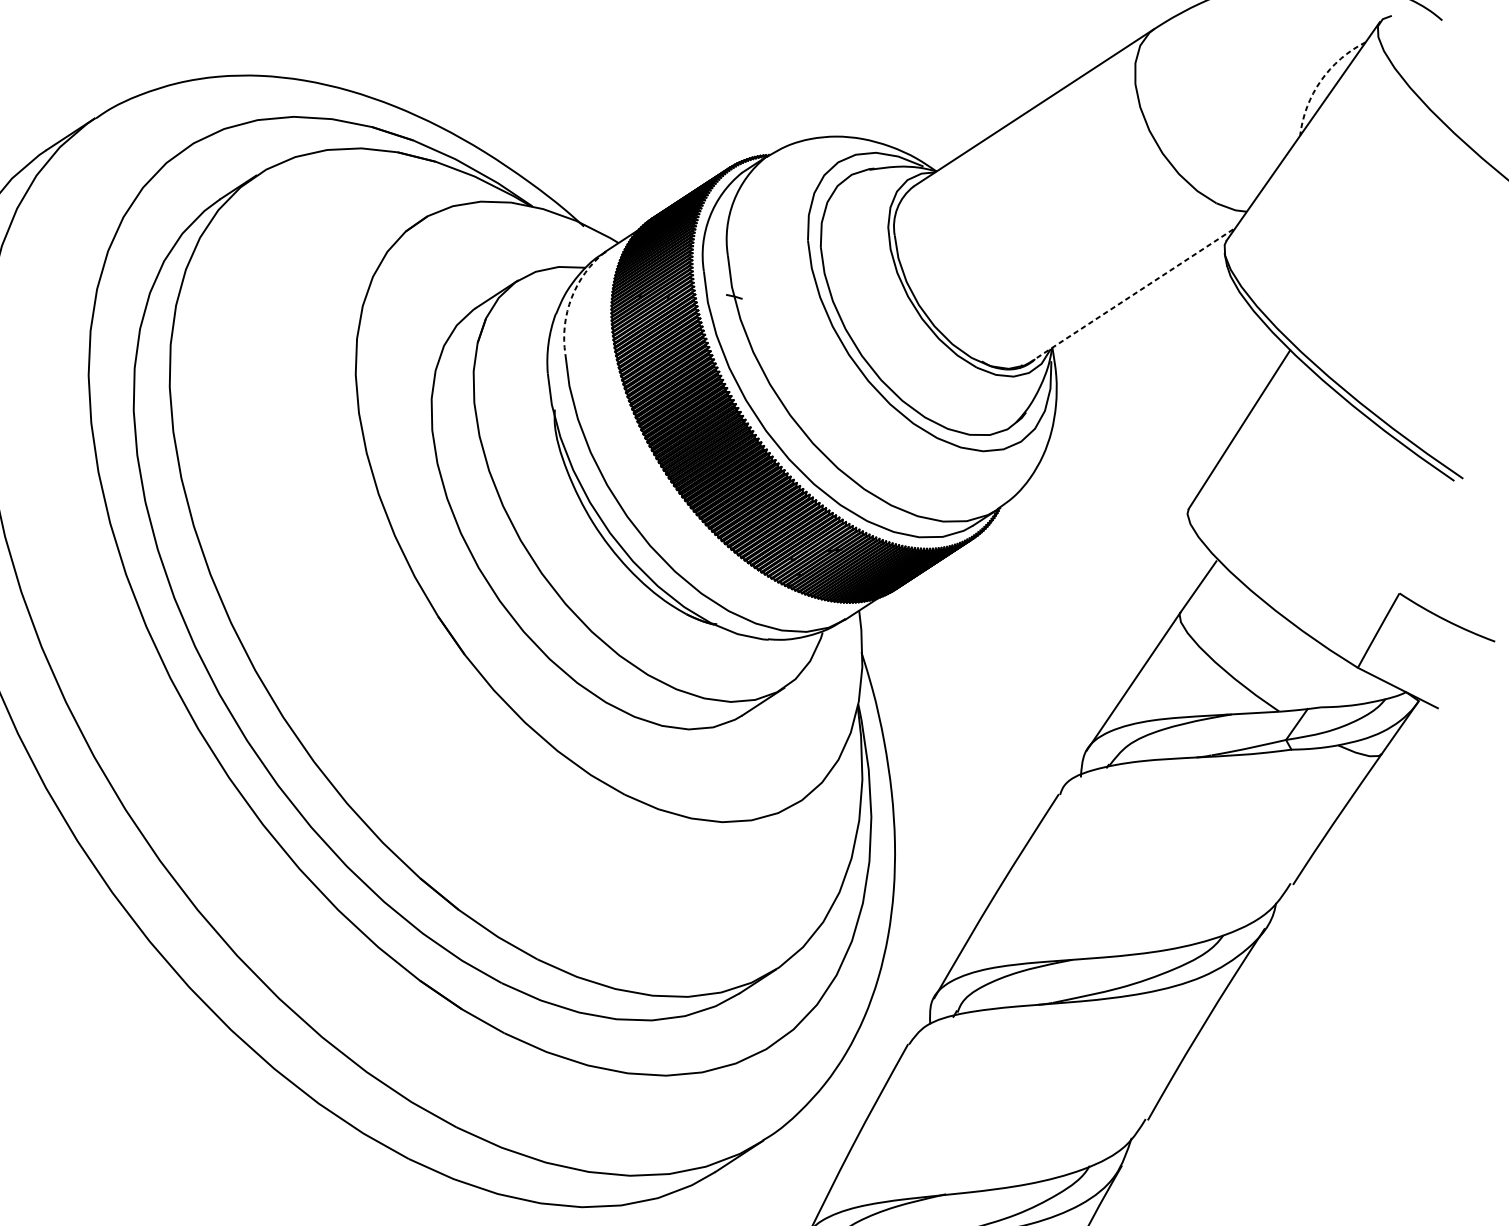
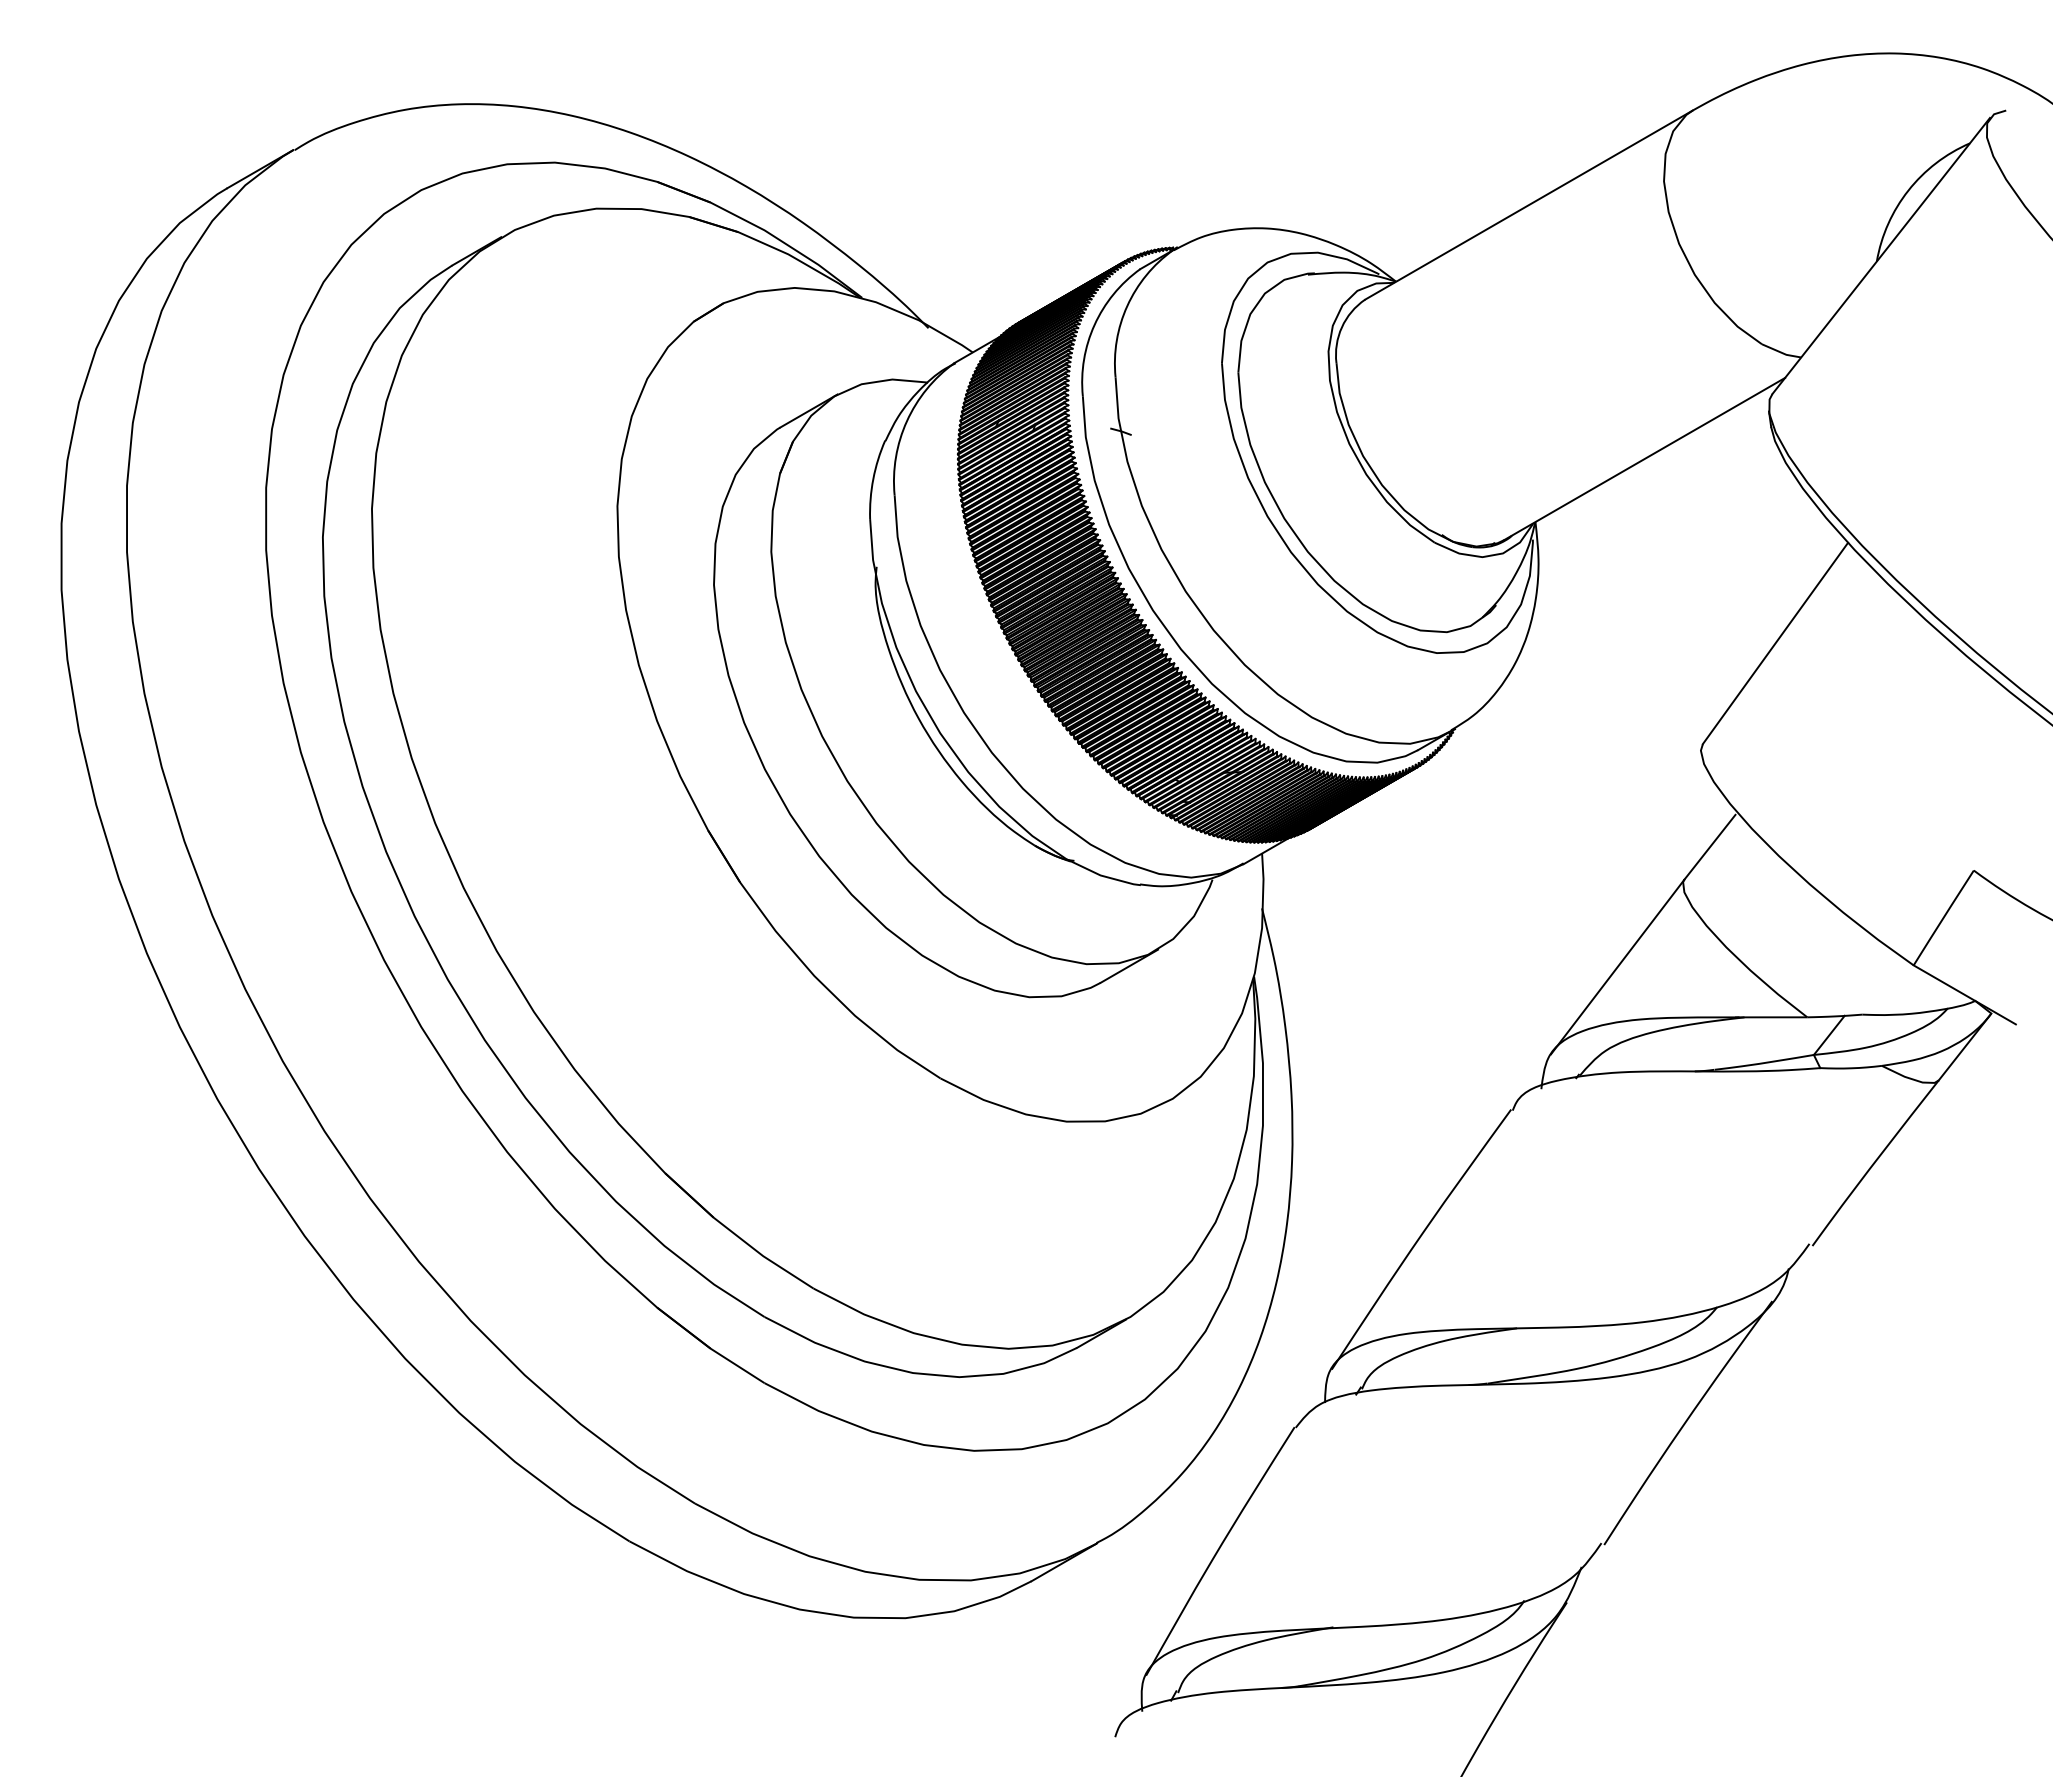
arc: (1321, 80) -> (1908, 190), dashed -> solid
line: (1133, 294) -> (1645, 458), dashed -> solid
arc: (571, 298) -> (906, 421), dashed -> solid

